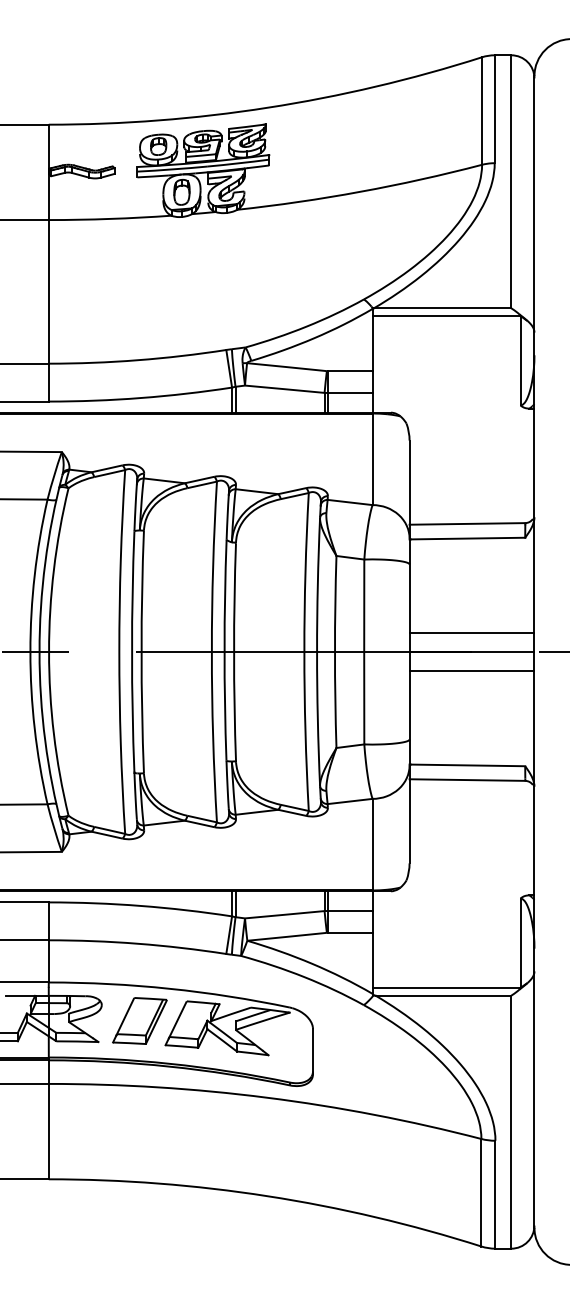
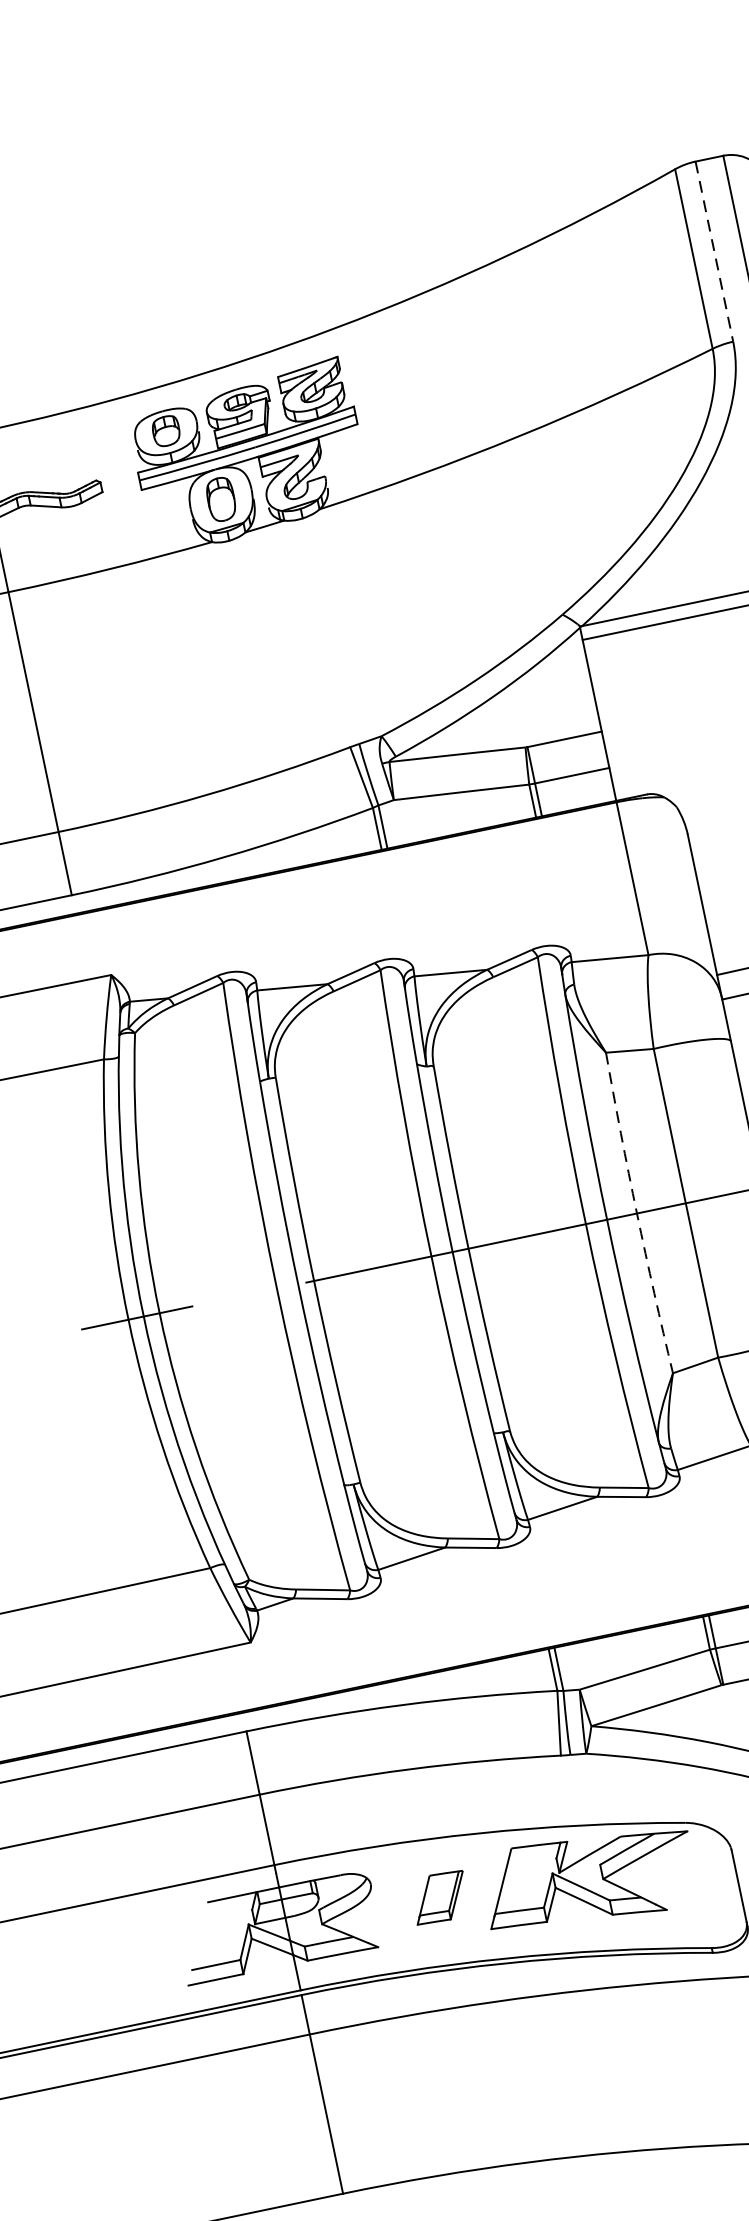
line: (494, 109) -> (714, 252), solid -> dashed
arc: (334, 652) -> (636, 1214), solid -> dashed
part: (139, 1020) -> (439, 1896), size x0.6

